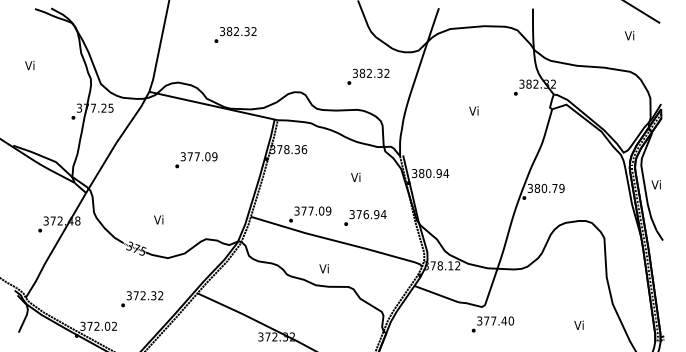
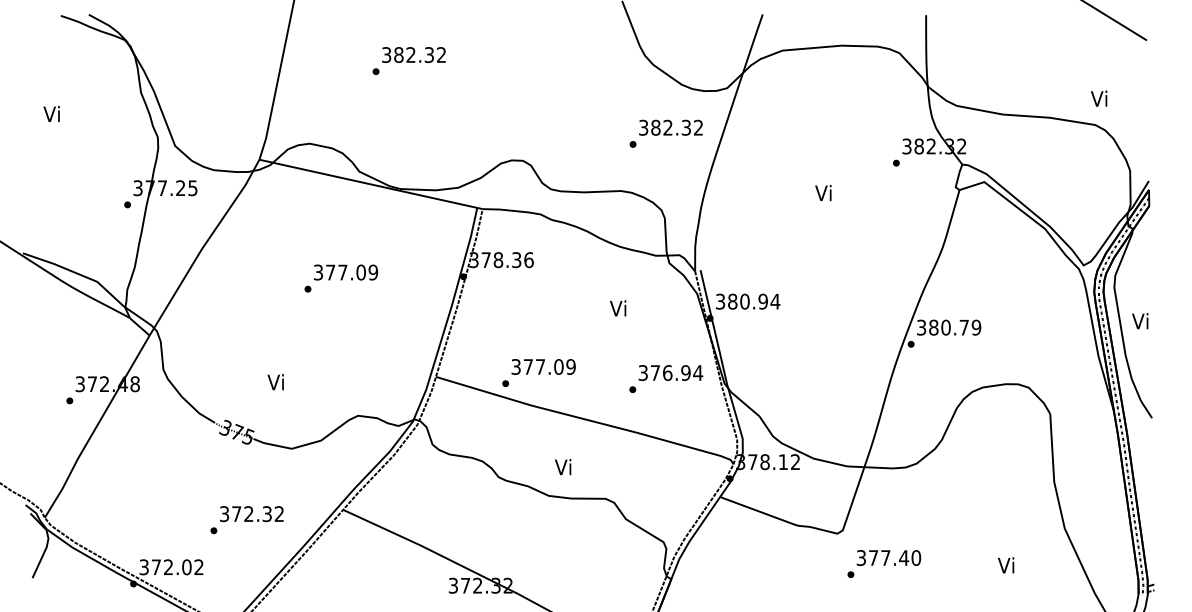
text: (629, 35) -> (1099, 98), moved
text: (368, 76) -> (666, 133), moved
text: (365, 217) -> (666, 378), moved
text: (492, 324) -> (883, 564), moved

